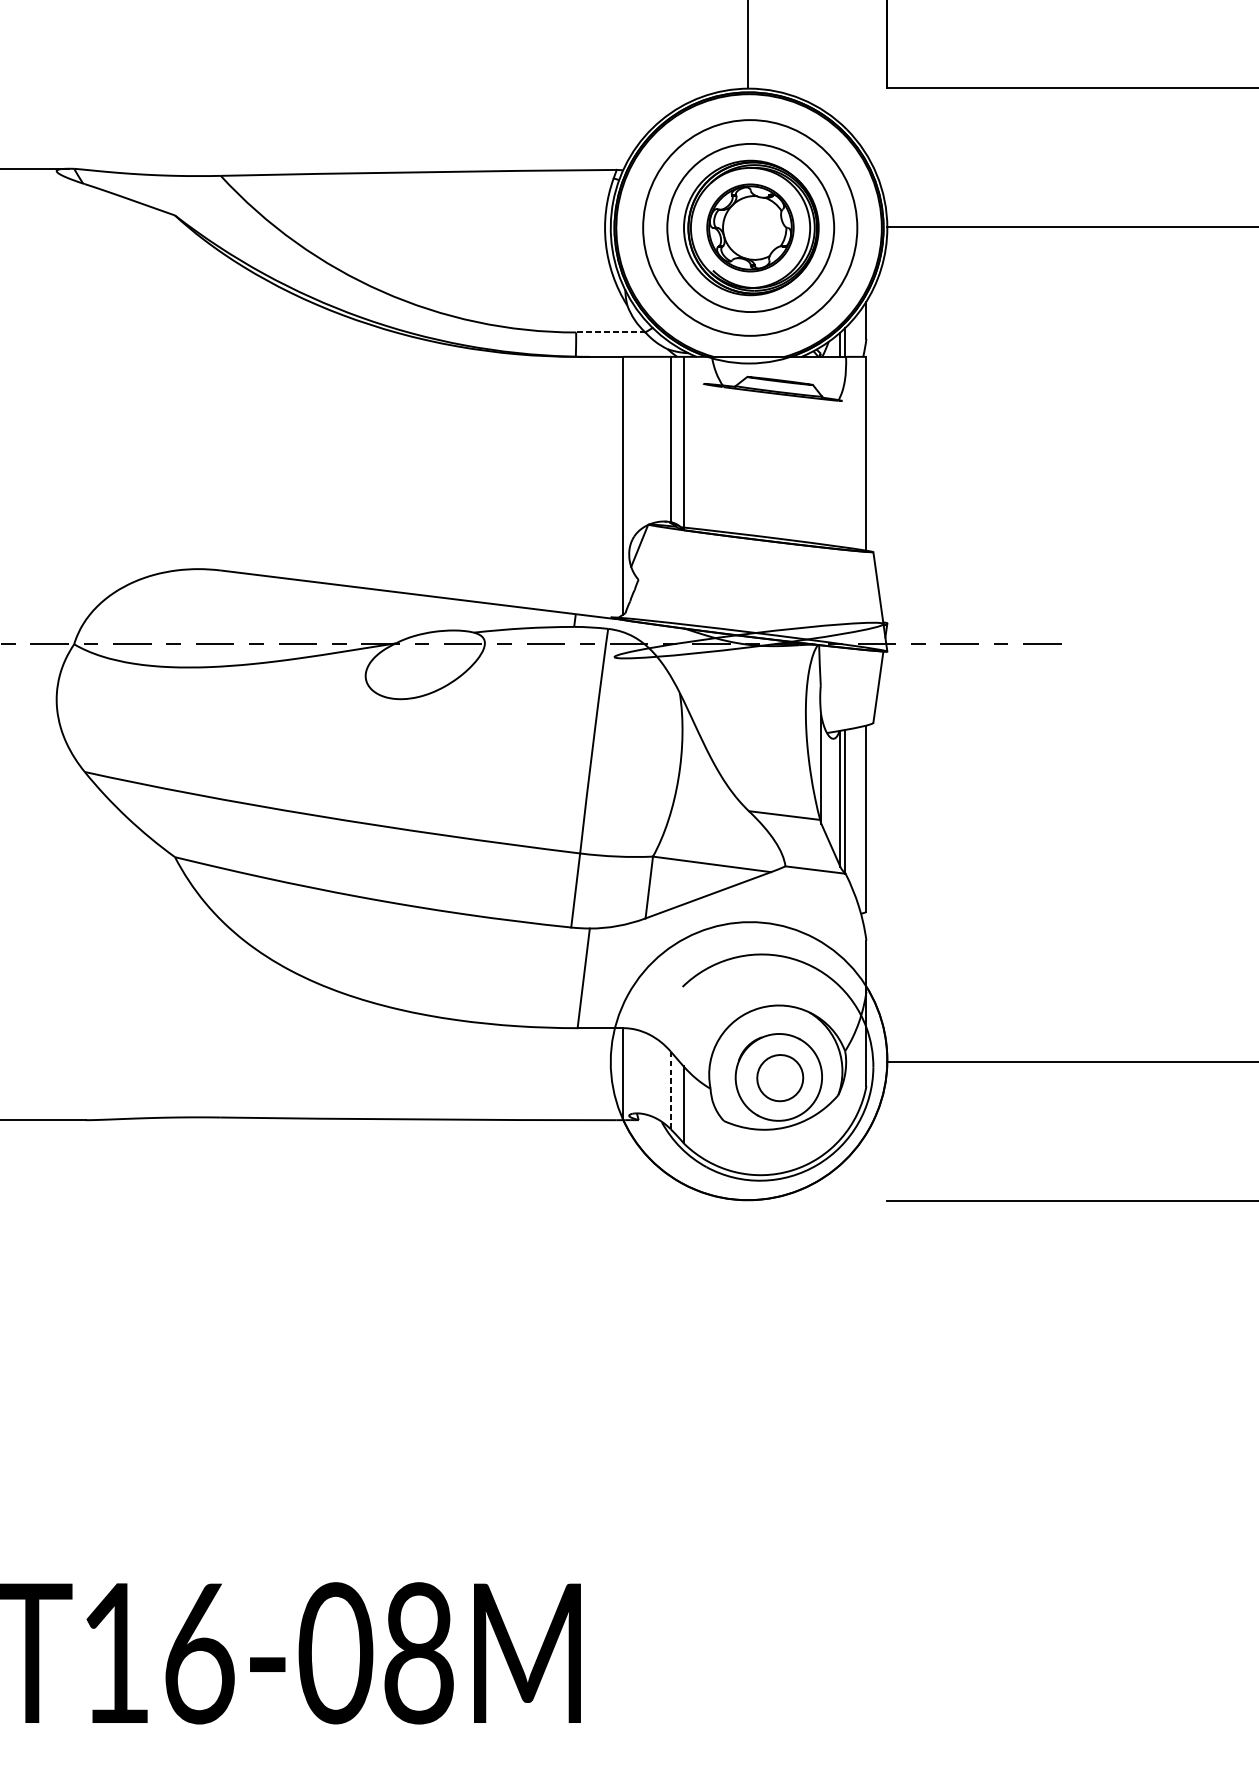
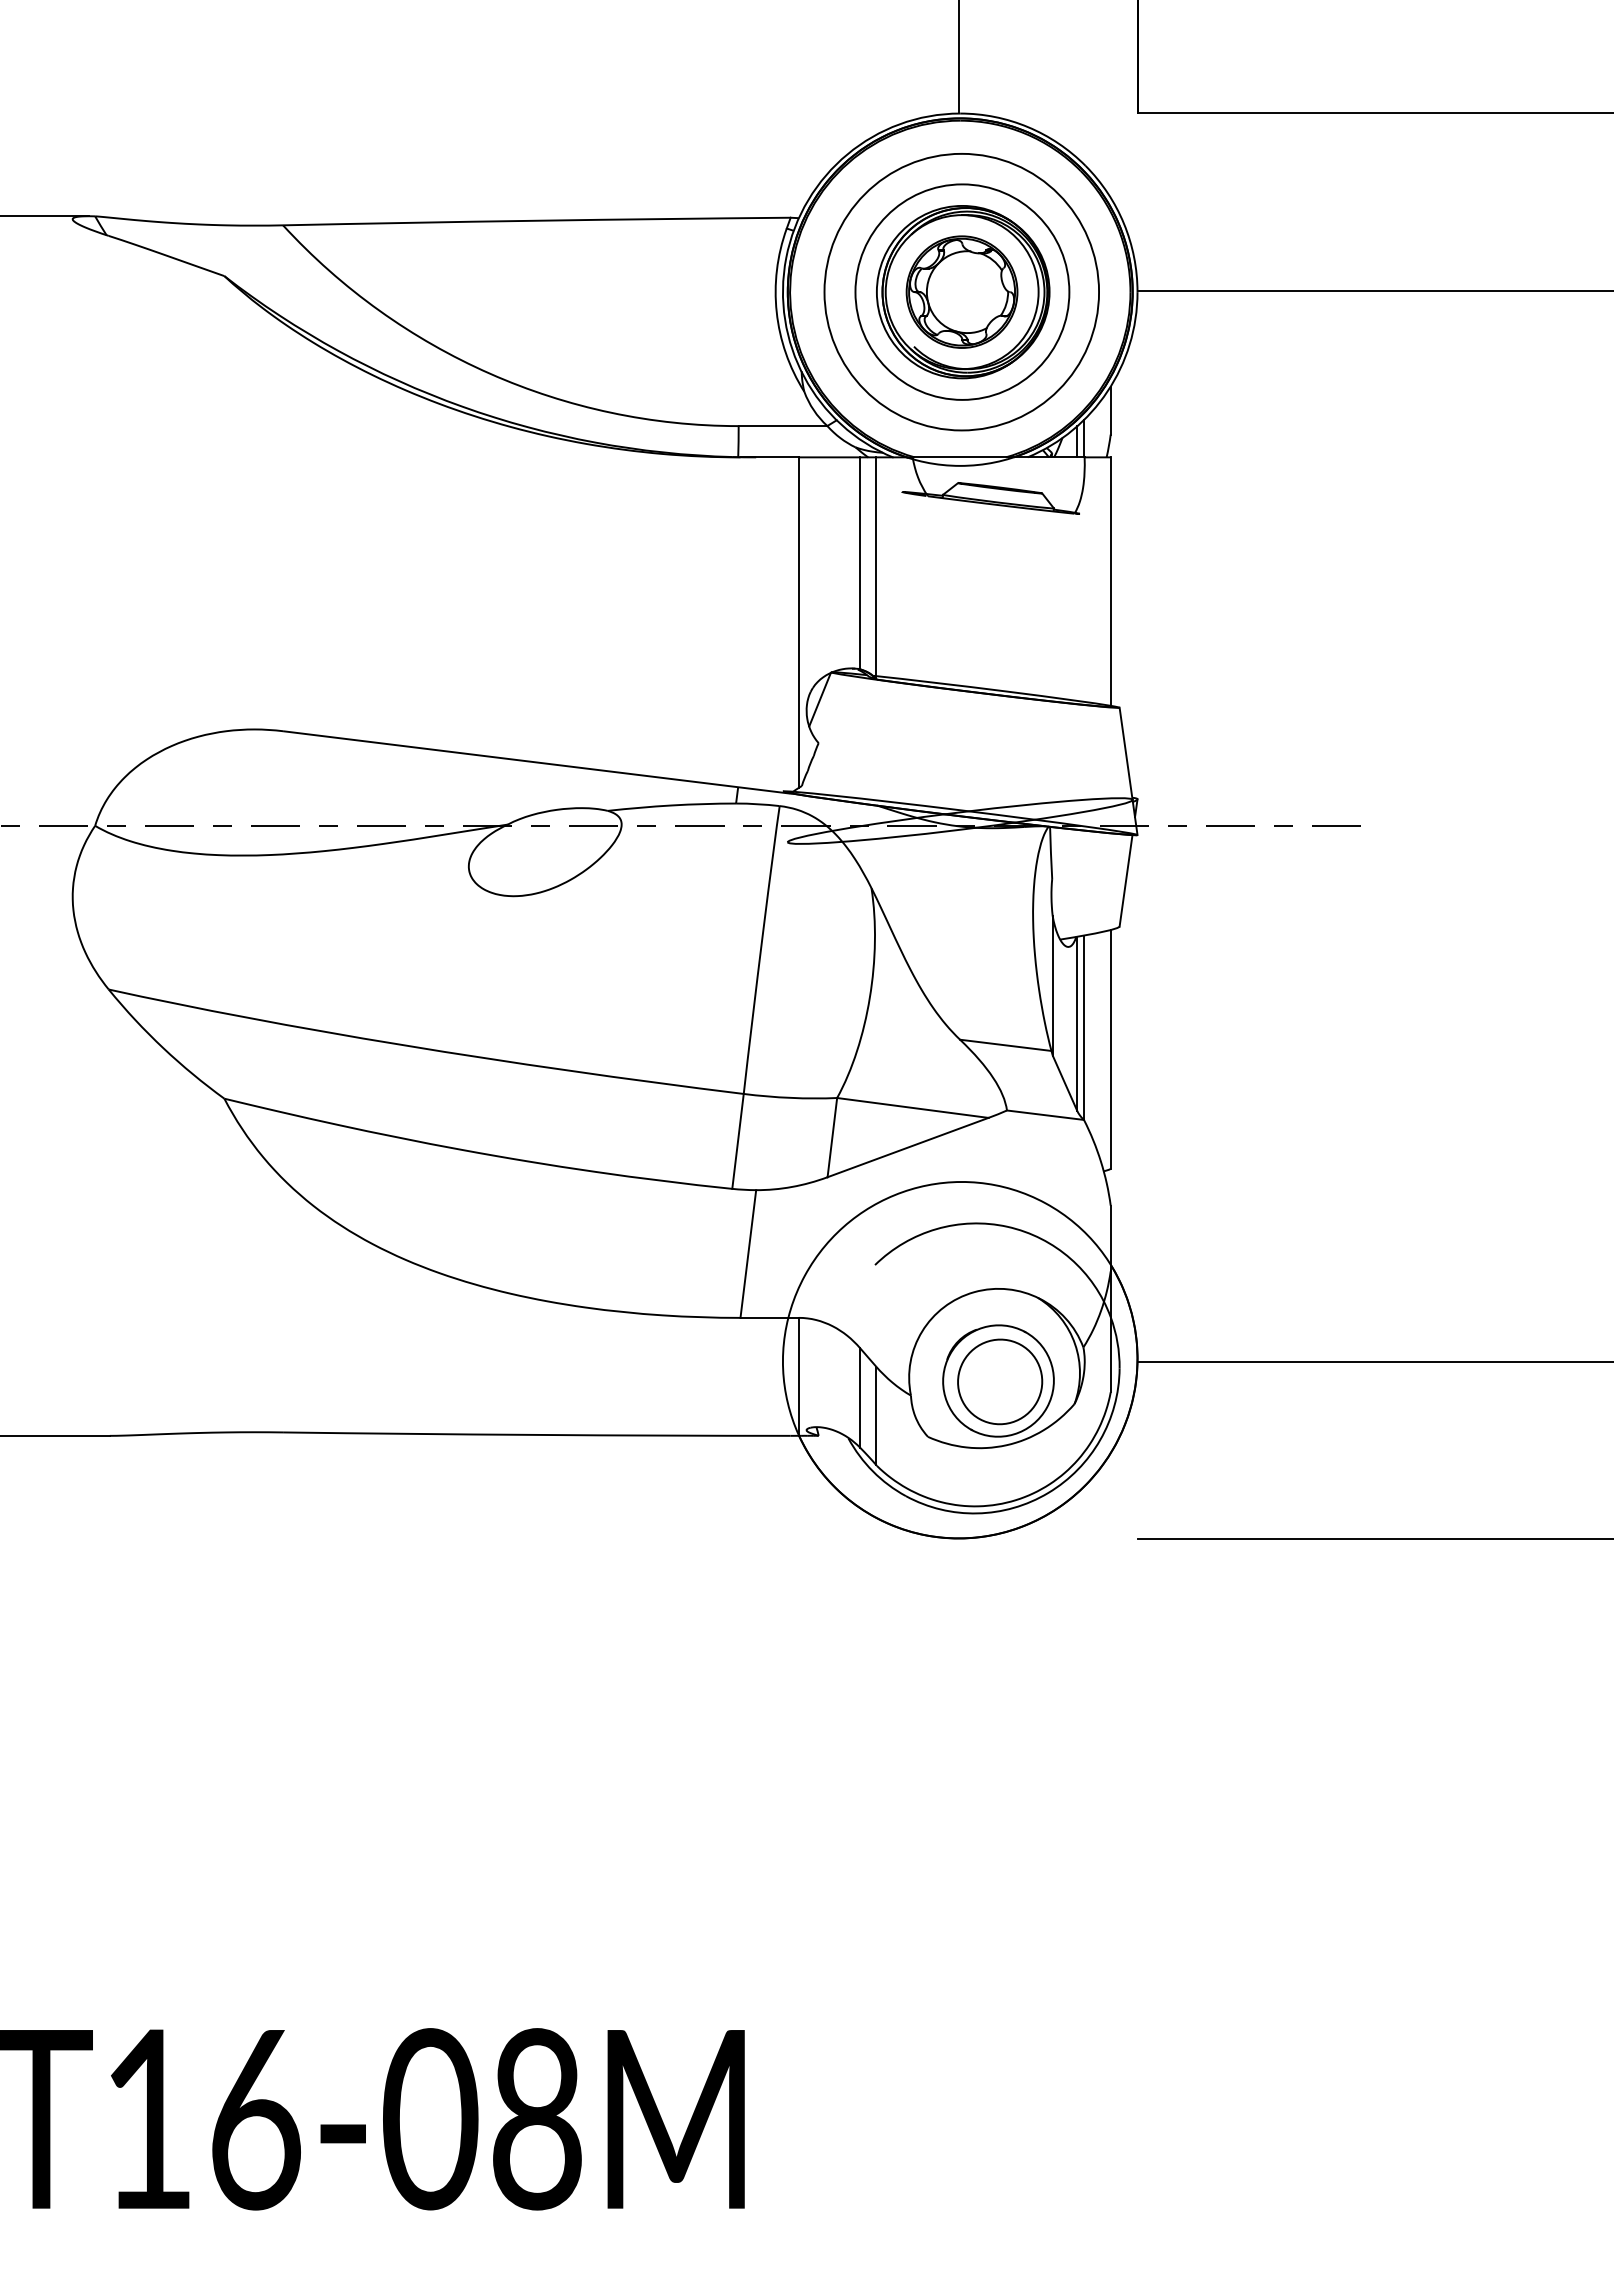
line: (610, 332) -> (782, 426), dashed -> solid
part: (780, 1077) -> (1000, 1381), size x1.43
line: (670, 1090) -> (859, 1397), dashed -> solid

